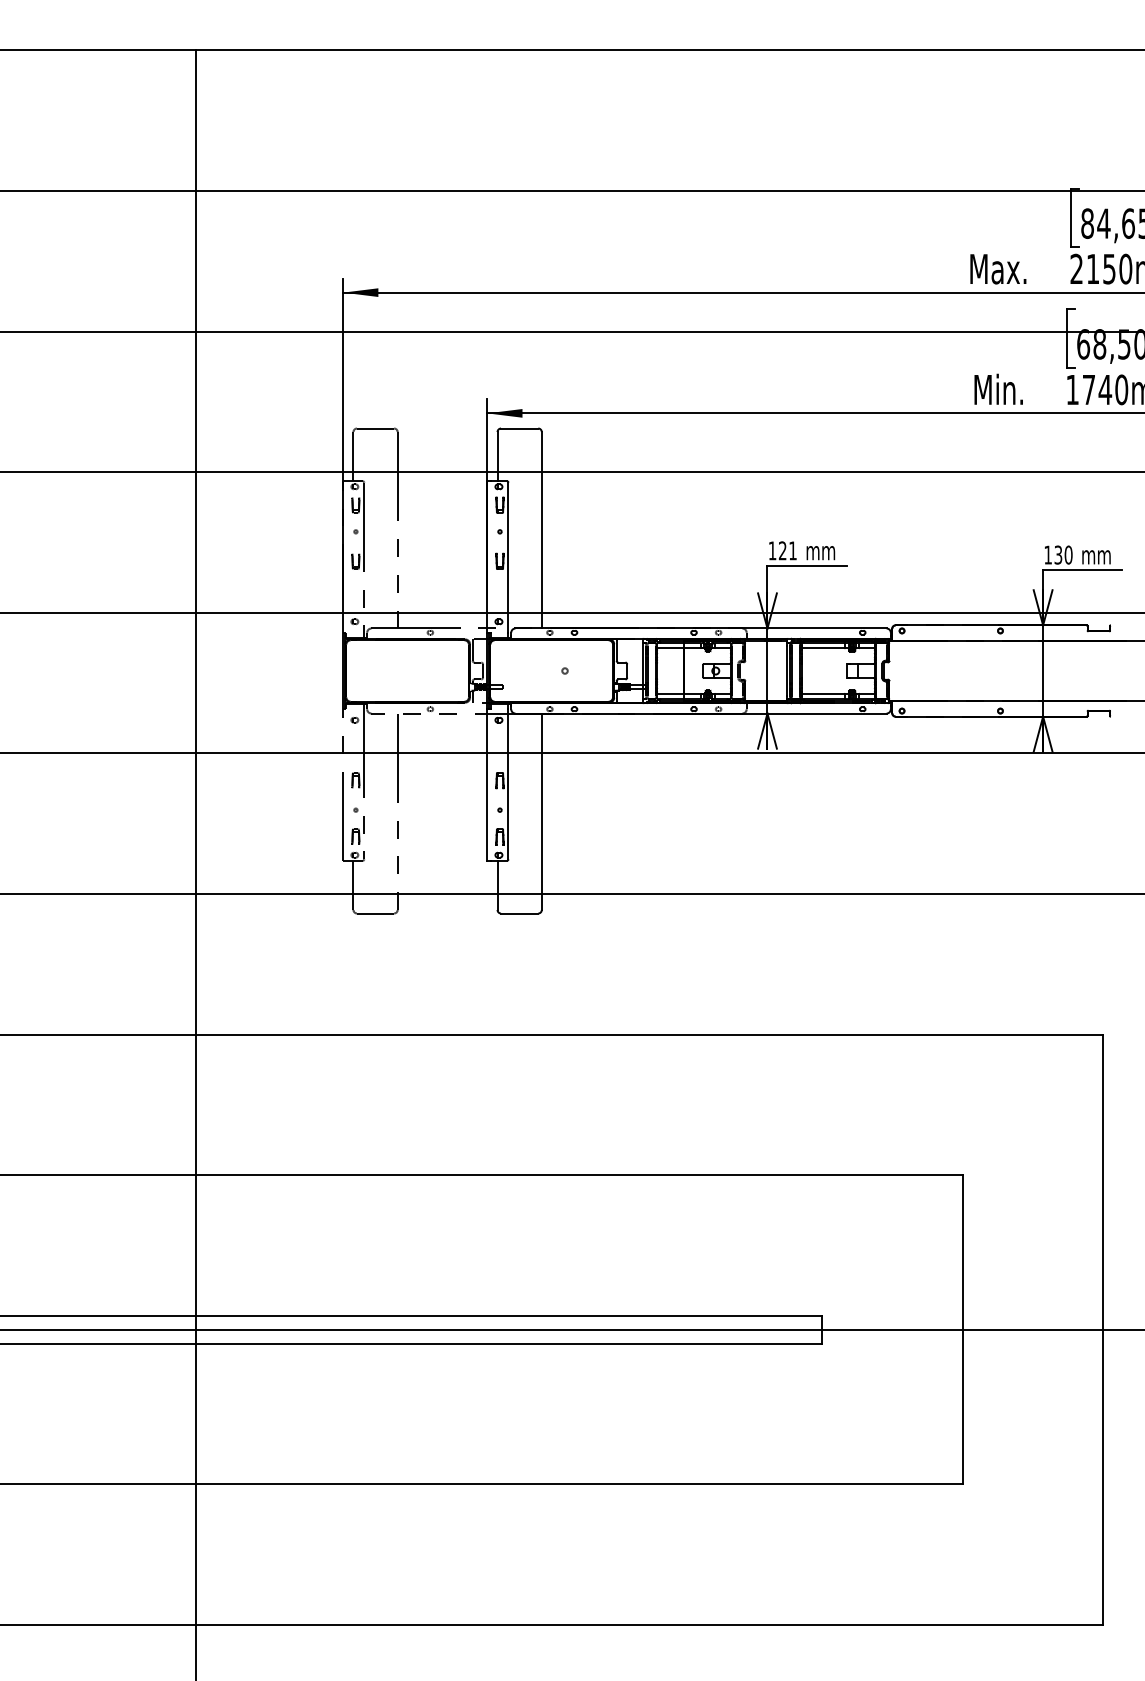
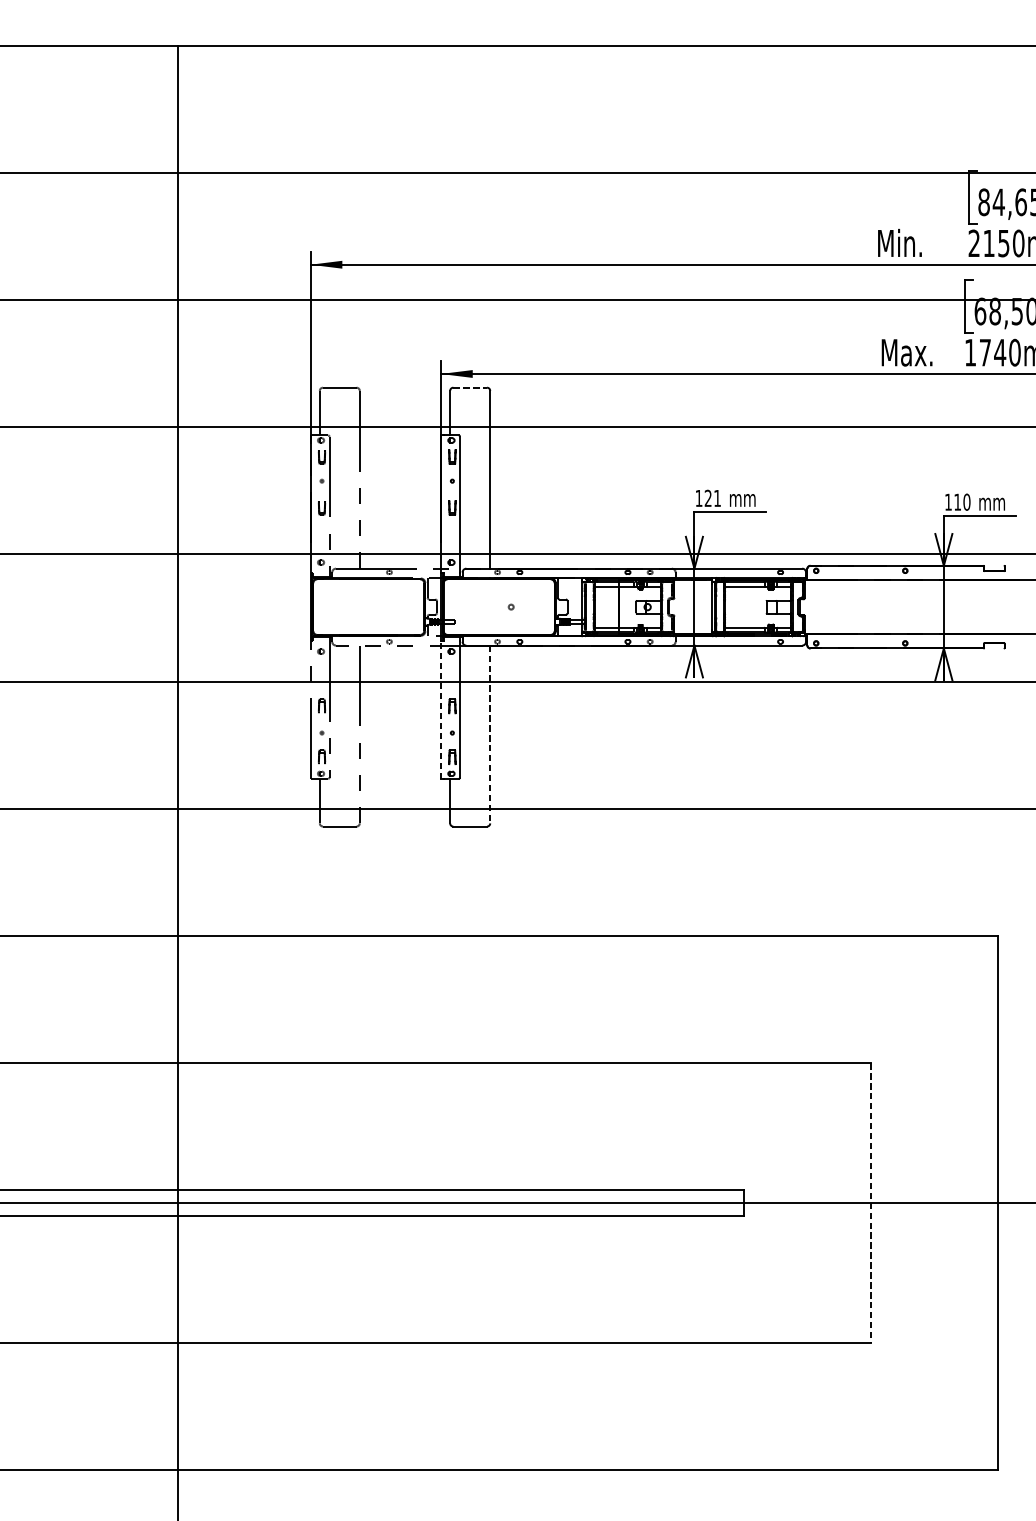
text: (1008, 268) -> (912, 242), Max. -> Min.
text: (1012, 389) -> (916, 352), Min. -> Max.
line: (519, 428) -> (470, 387), solid -> dashed
text: (1058, 554) -> (957, 501), 130 -> 110
line: (487, 784) -> (441, 709), solid -> dashed
line: (541, 812) -> (489, 735), solid -> dashed
line: (962, 1329) -> (870, 1202), solid -> dashed

